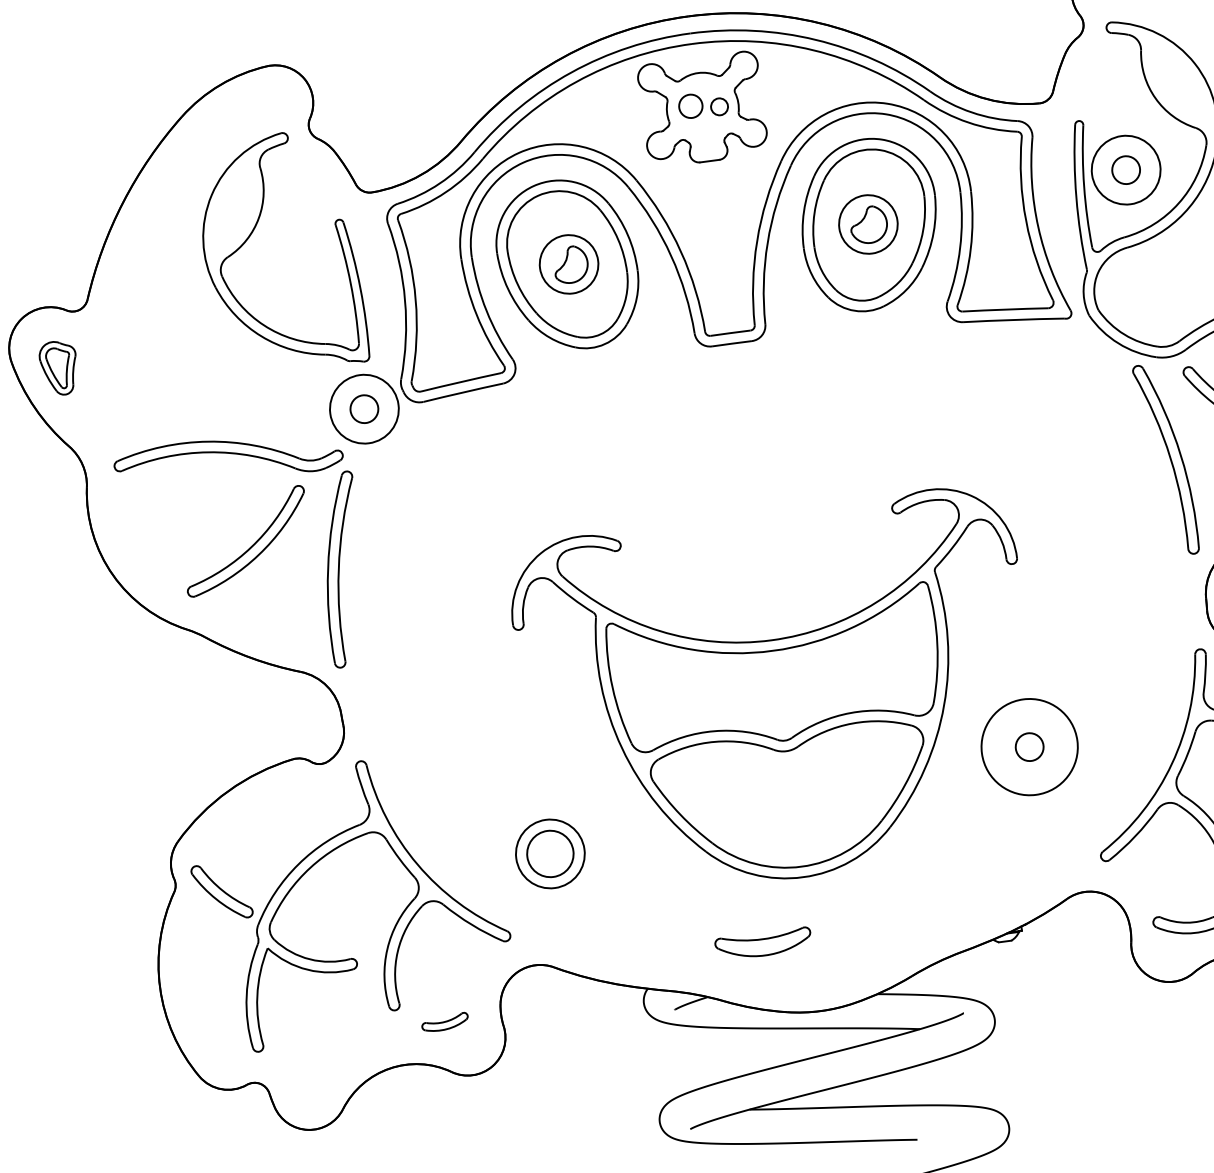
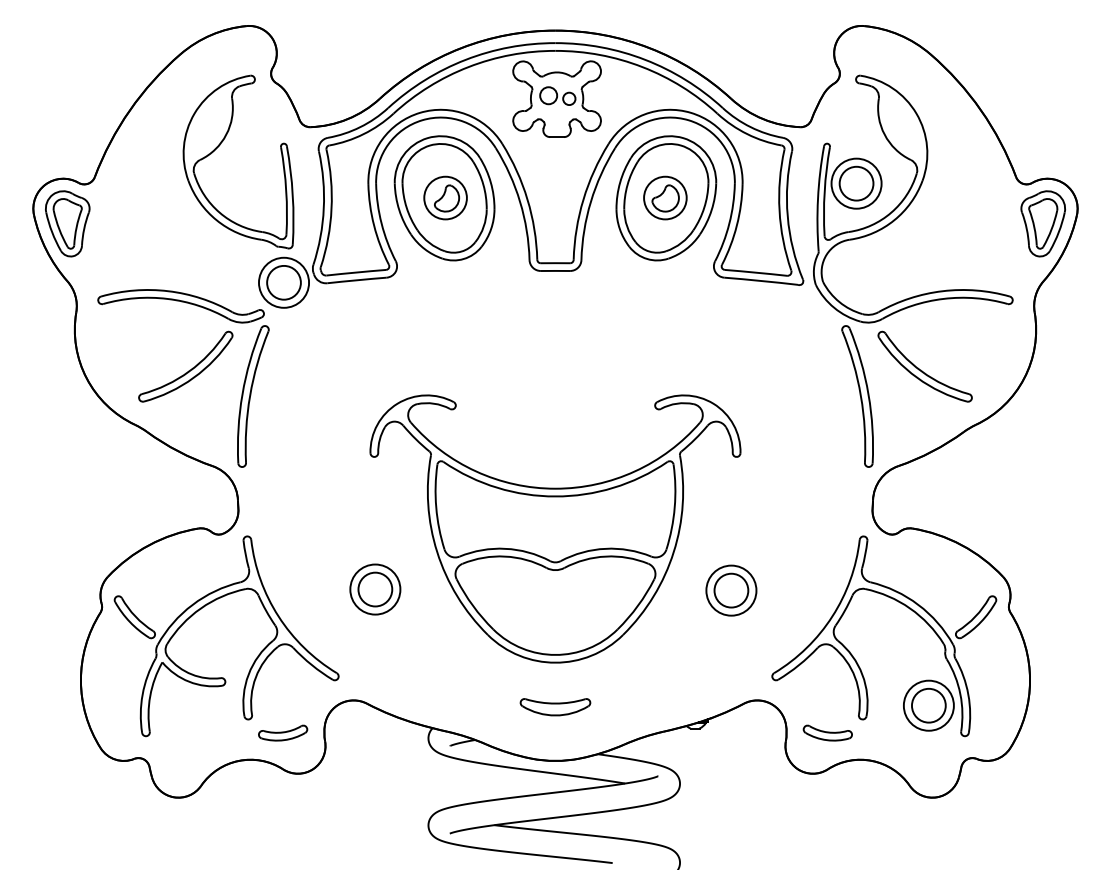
circle: (1126, 169) -> (856, 183), size x1.67
part: (58, 367) -> (67, 223), size x1.67
circle: (363, 408) -> (283, 282), size x1.67
circle: (1029, 746) -> (731, 590), size x0.71
circle: (1029, 746) -> (731, 590), size x1.67
part: (550, 853) -> (375, 589), moved
part: (763, 944) -> (555, 707), moved
part: (445, 1021) -> (283, 732), size x1.43

